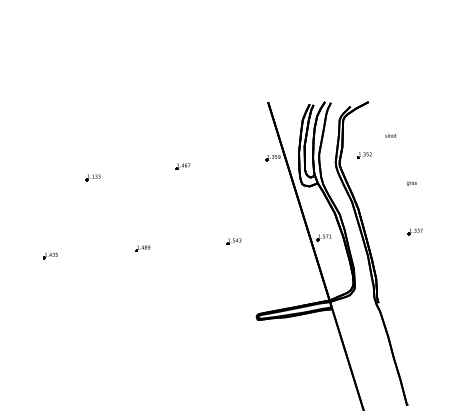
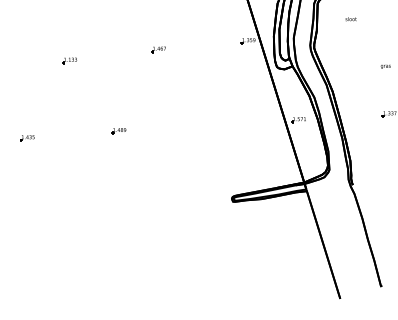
text: (390, 135) -> (350, 18), moved
part: (364, 155) -> (338, 38), removed
part: (233, 241) -> (208, 124), removed

